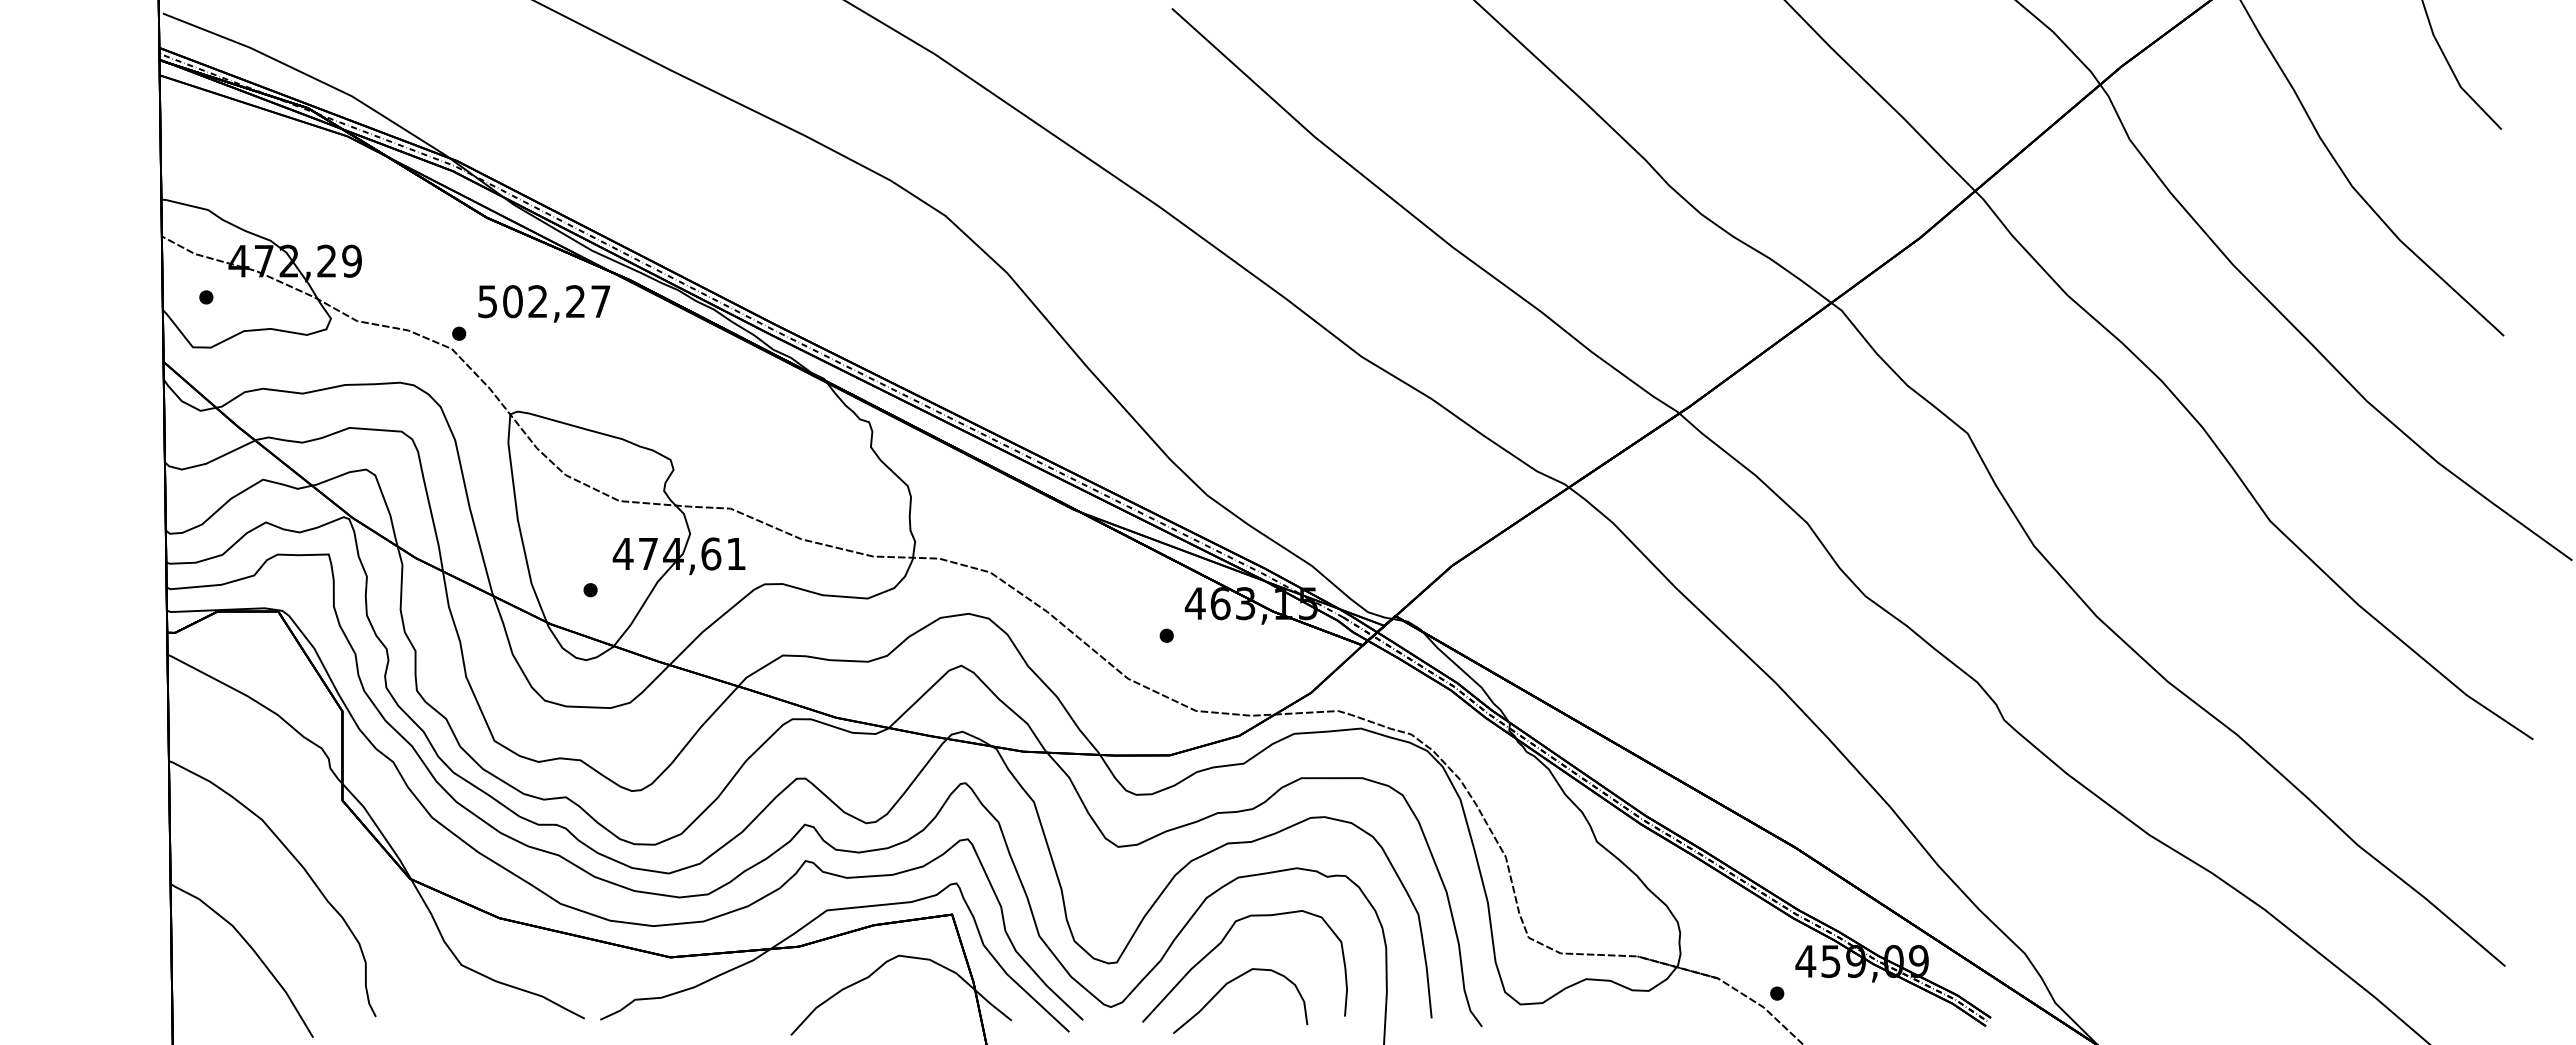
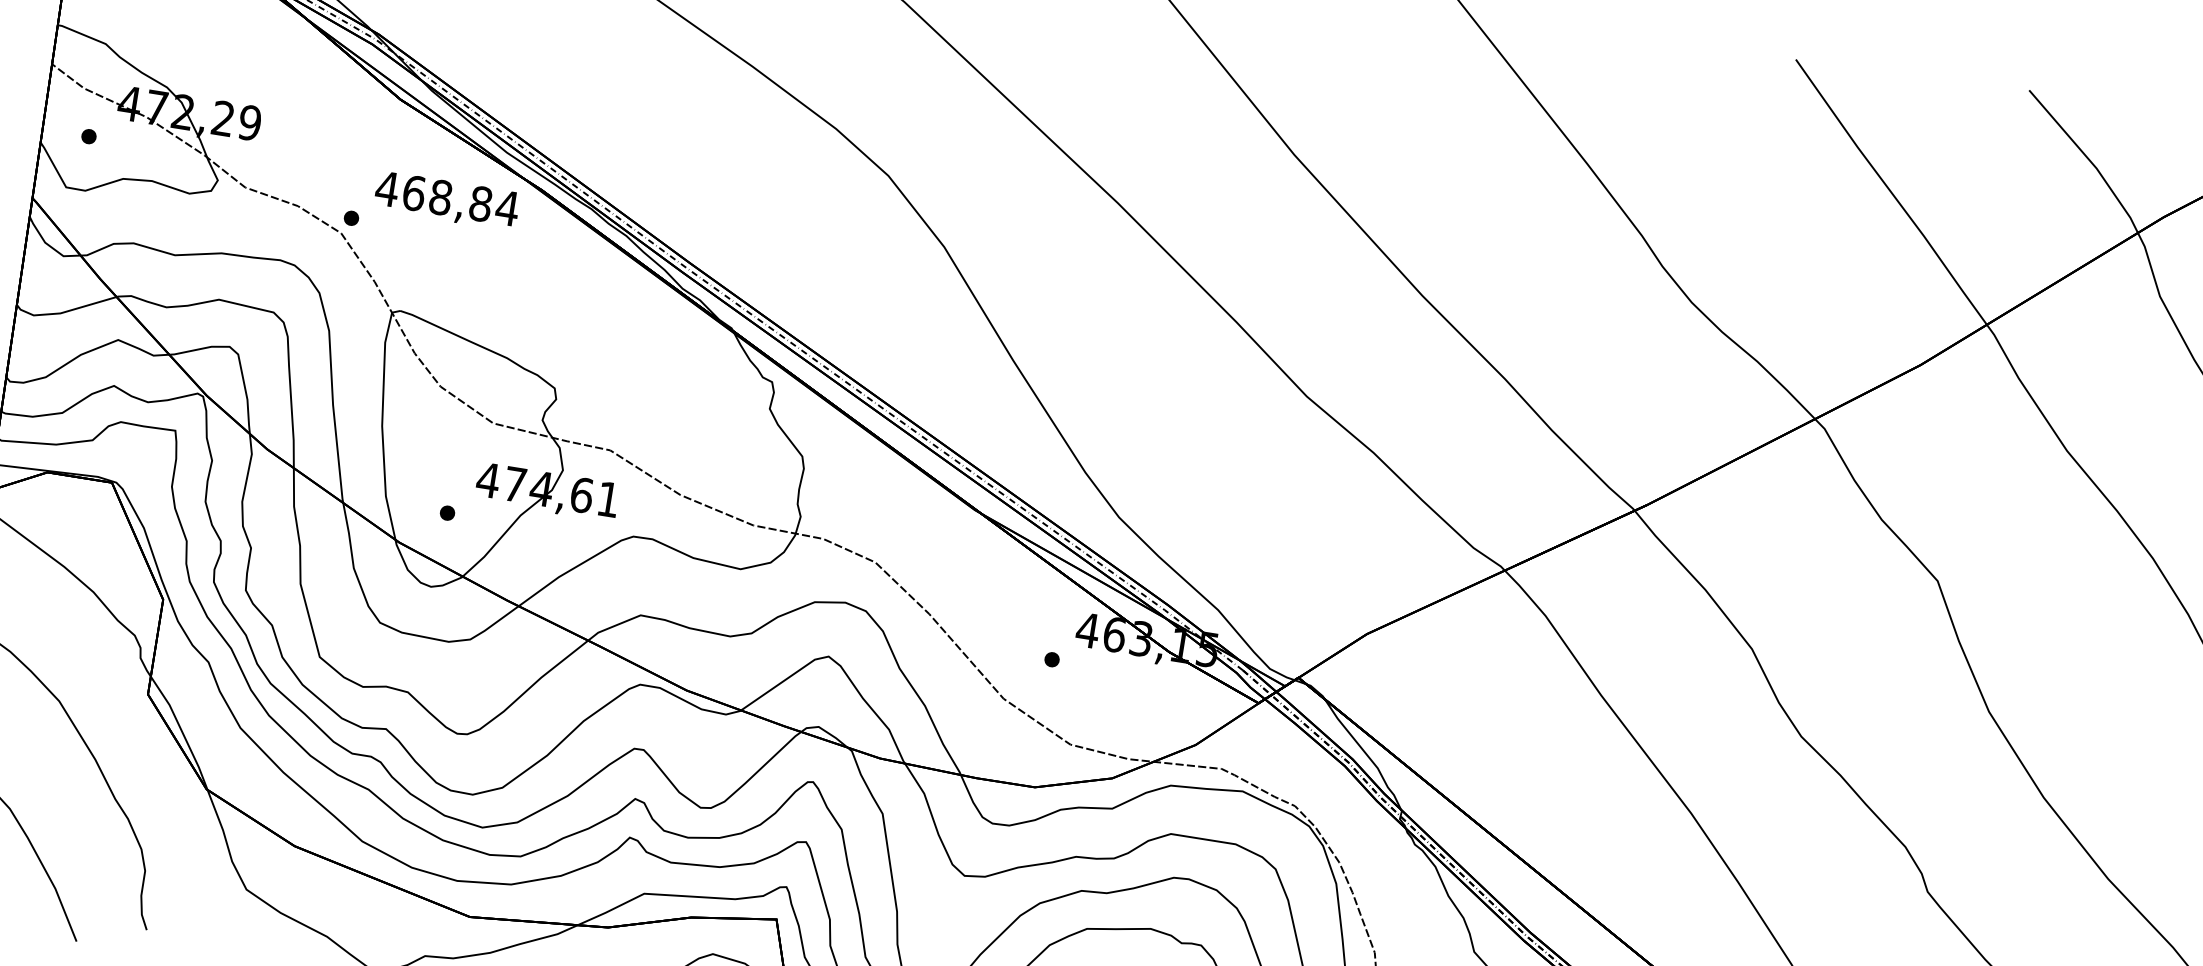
text: (544, 301) -> (447, 198), 502,27 -> 468,84

